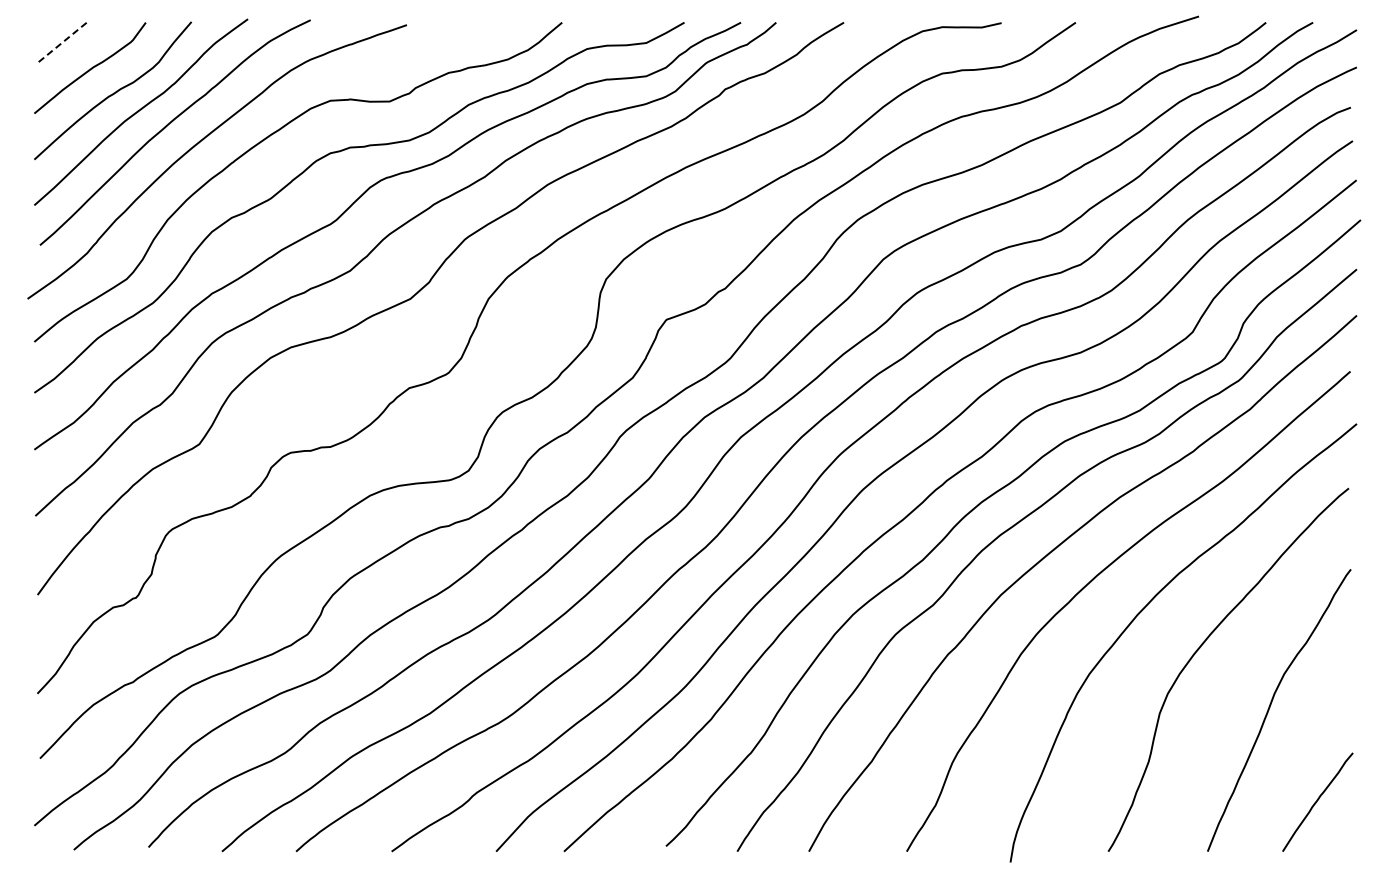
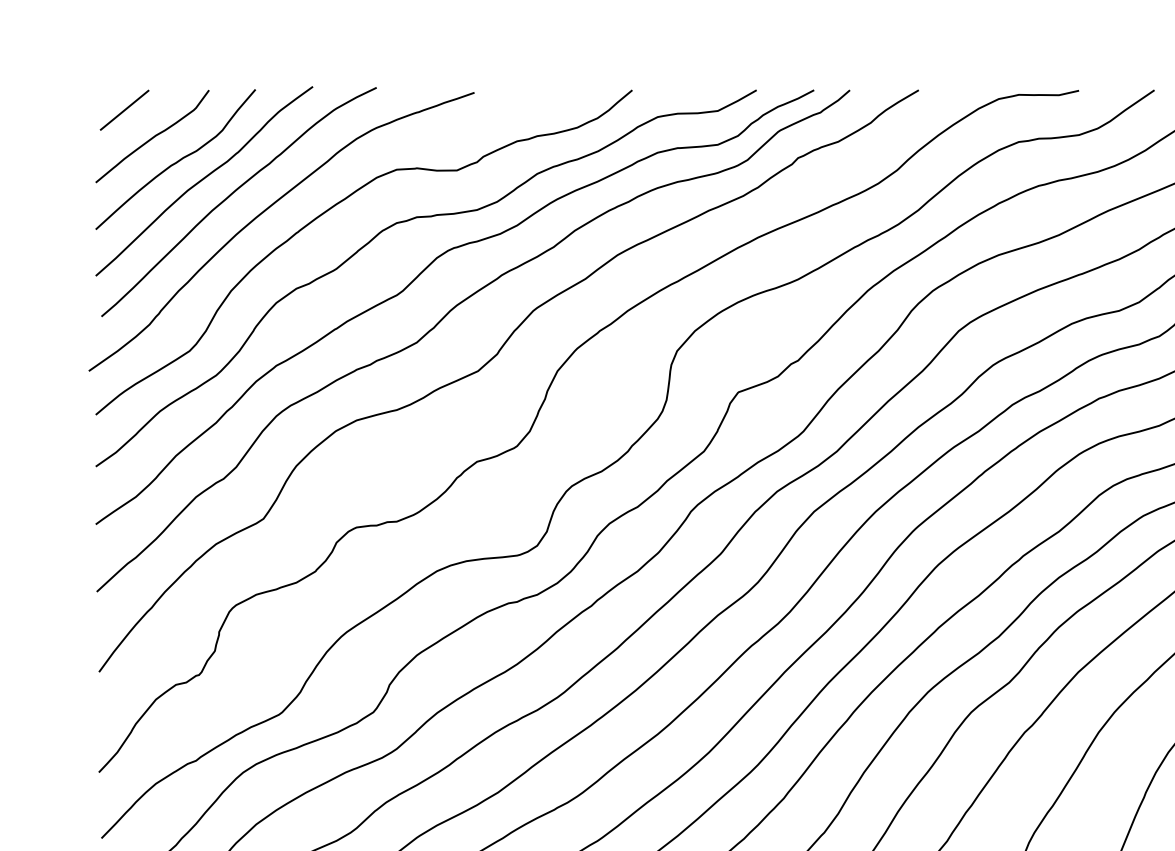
line: (63, 42) -> (125, 110), dashed -> solid

